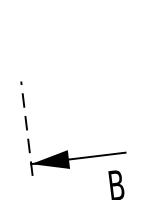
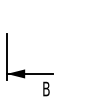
line: (26, 128) -> (6, 56), dashed -> solid

